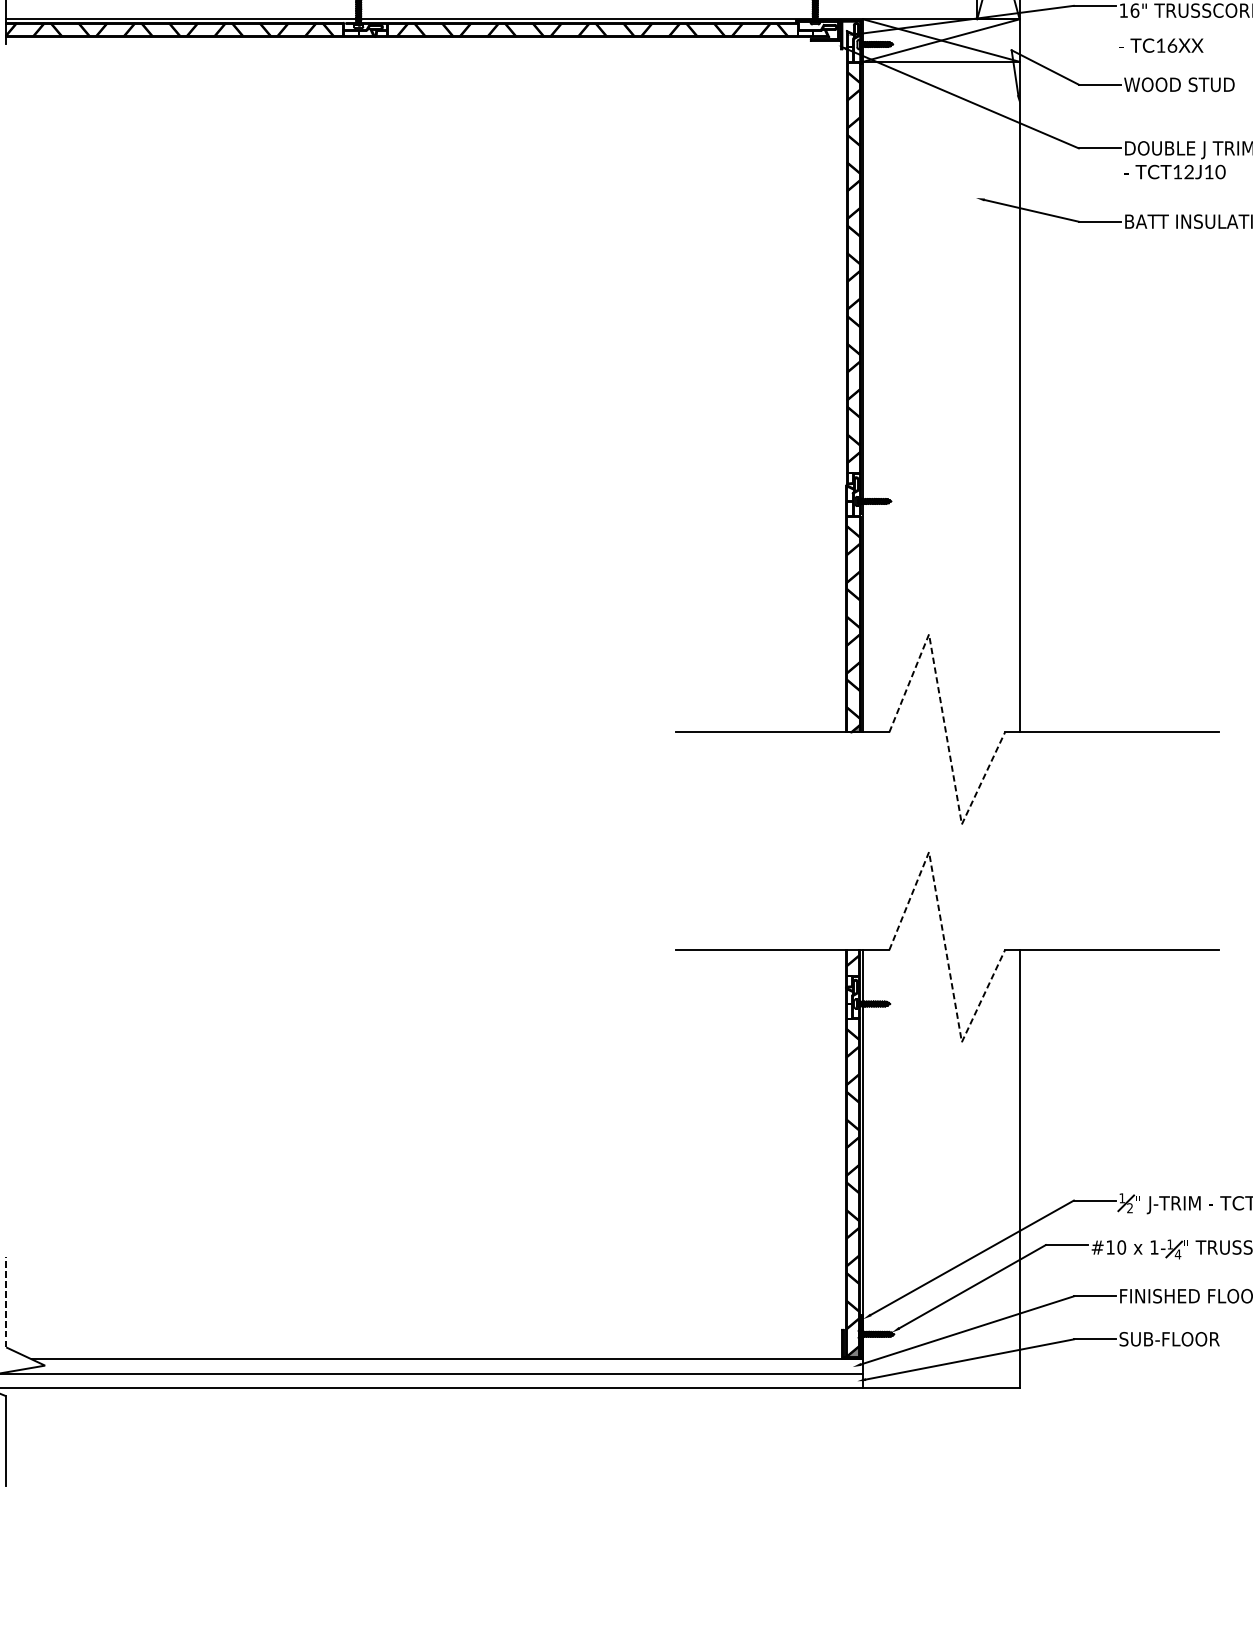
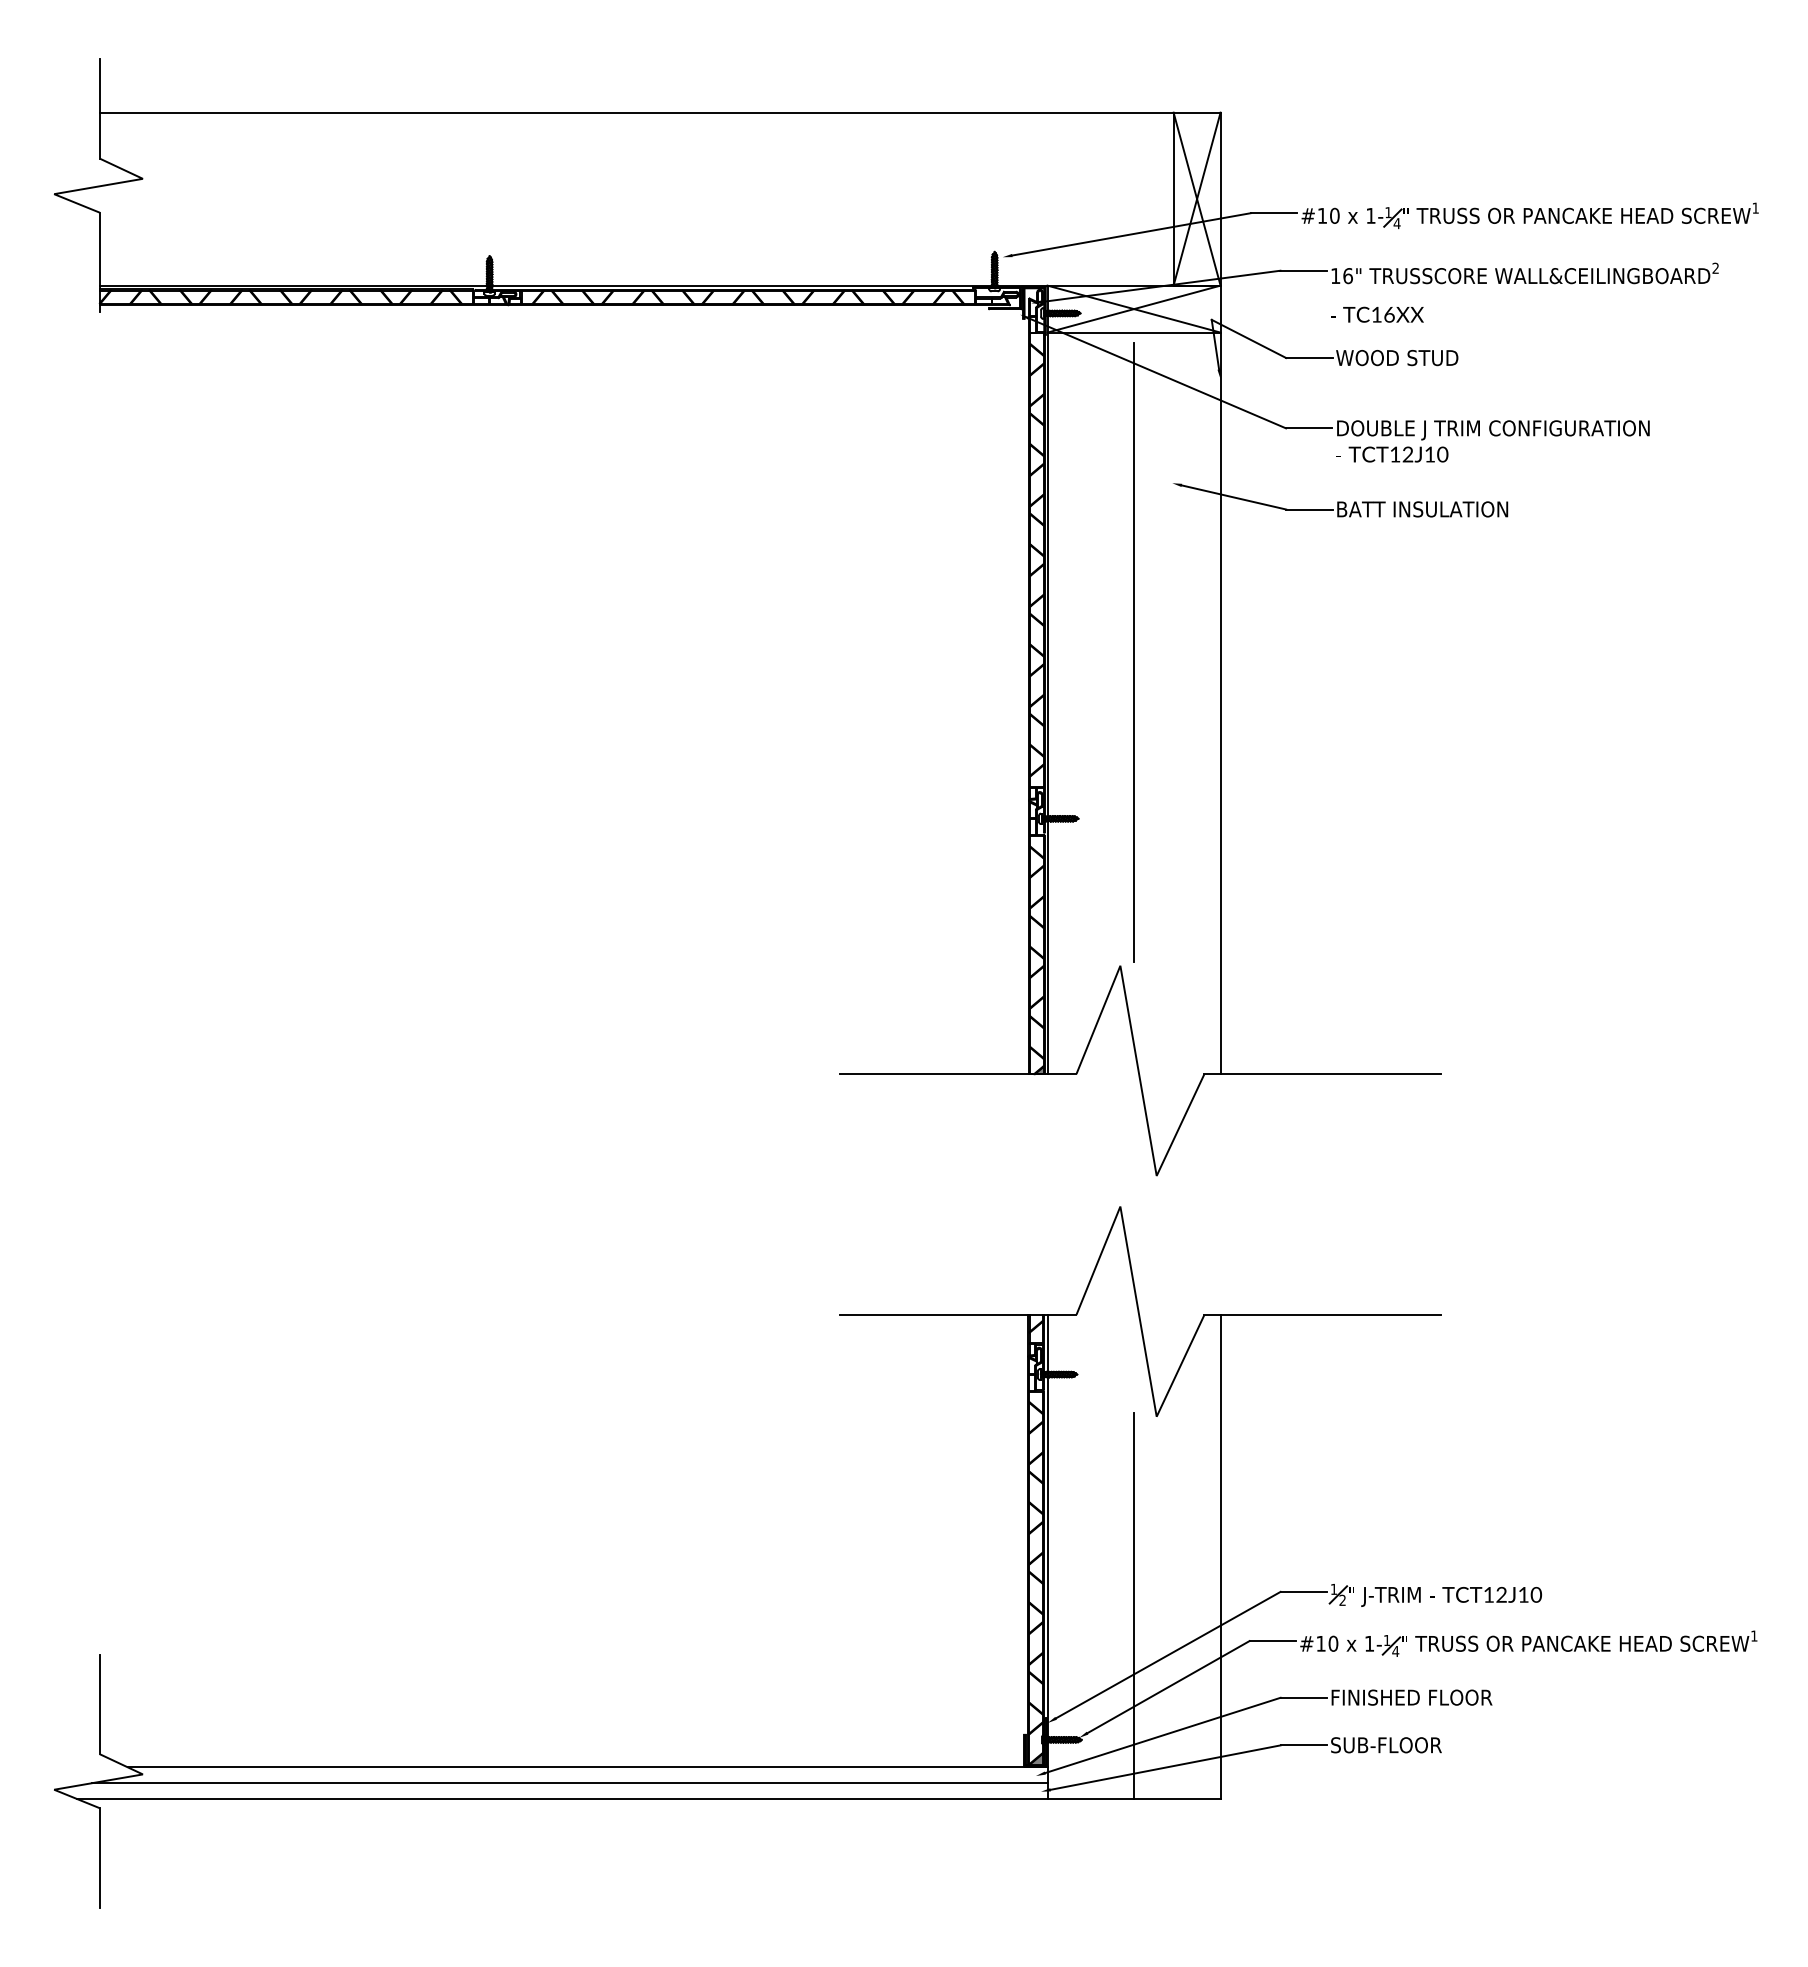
line: (941, 351) -> (1134, 652), added
line: (945, 727) -> (1138, 1068), dashed -> solid
line: (945, 945) -> (1138, 1309), dashed -> solid
line: (941, 1212) -> (1134, 1605), added
line: (5, 1302) -> (99, 1704), dashed -> solid

